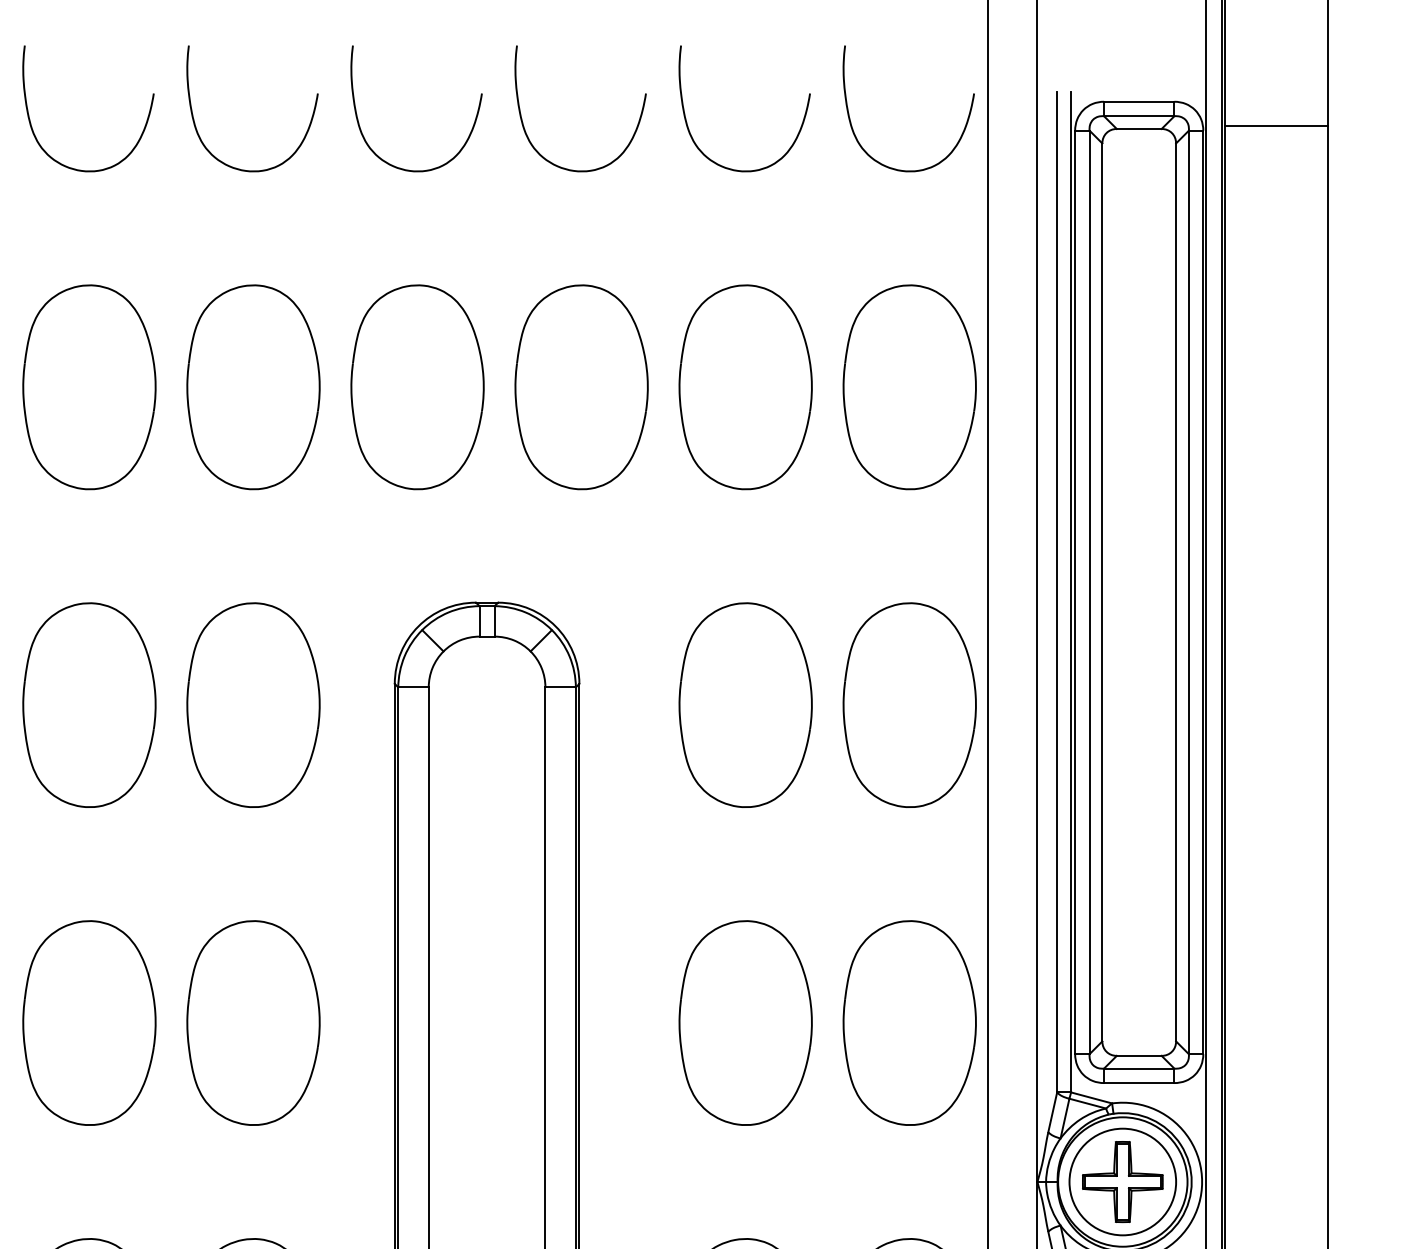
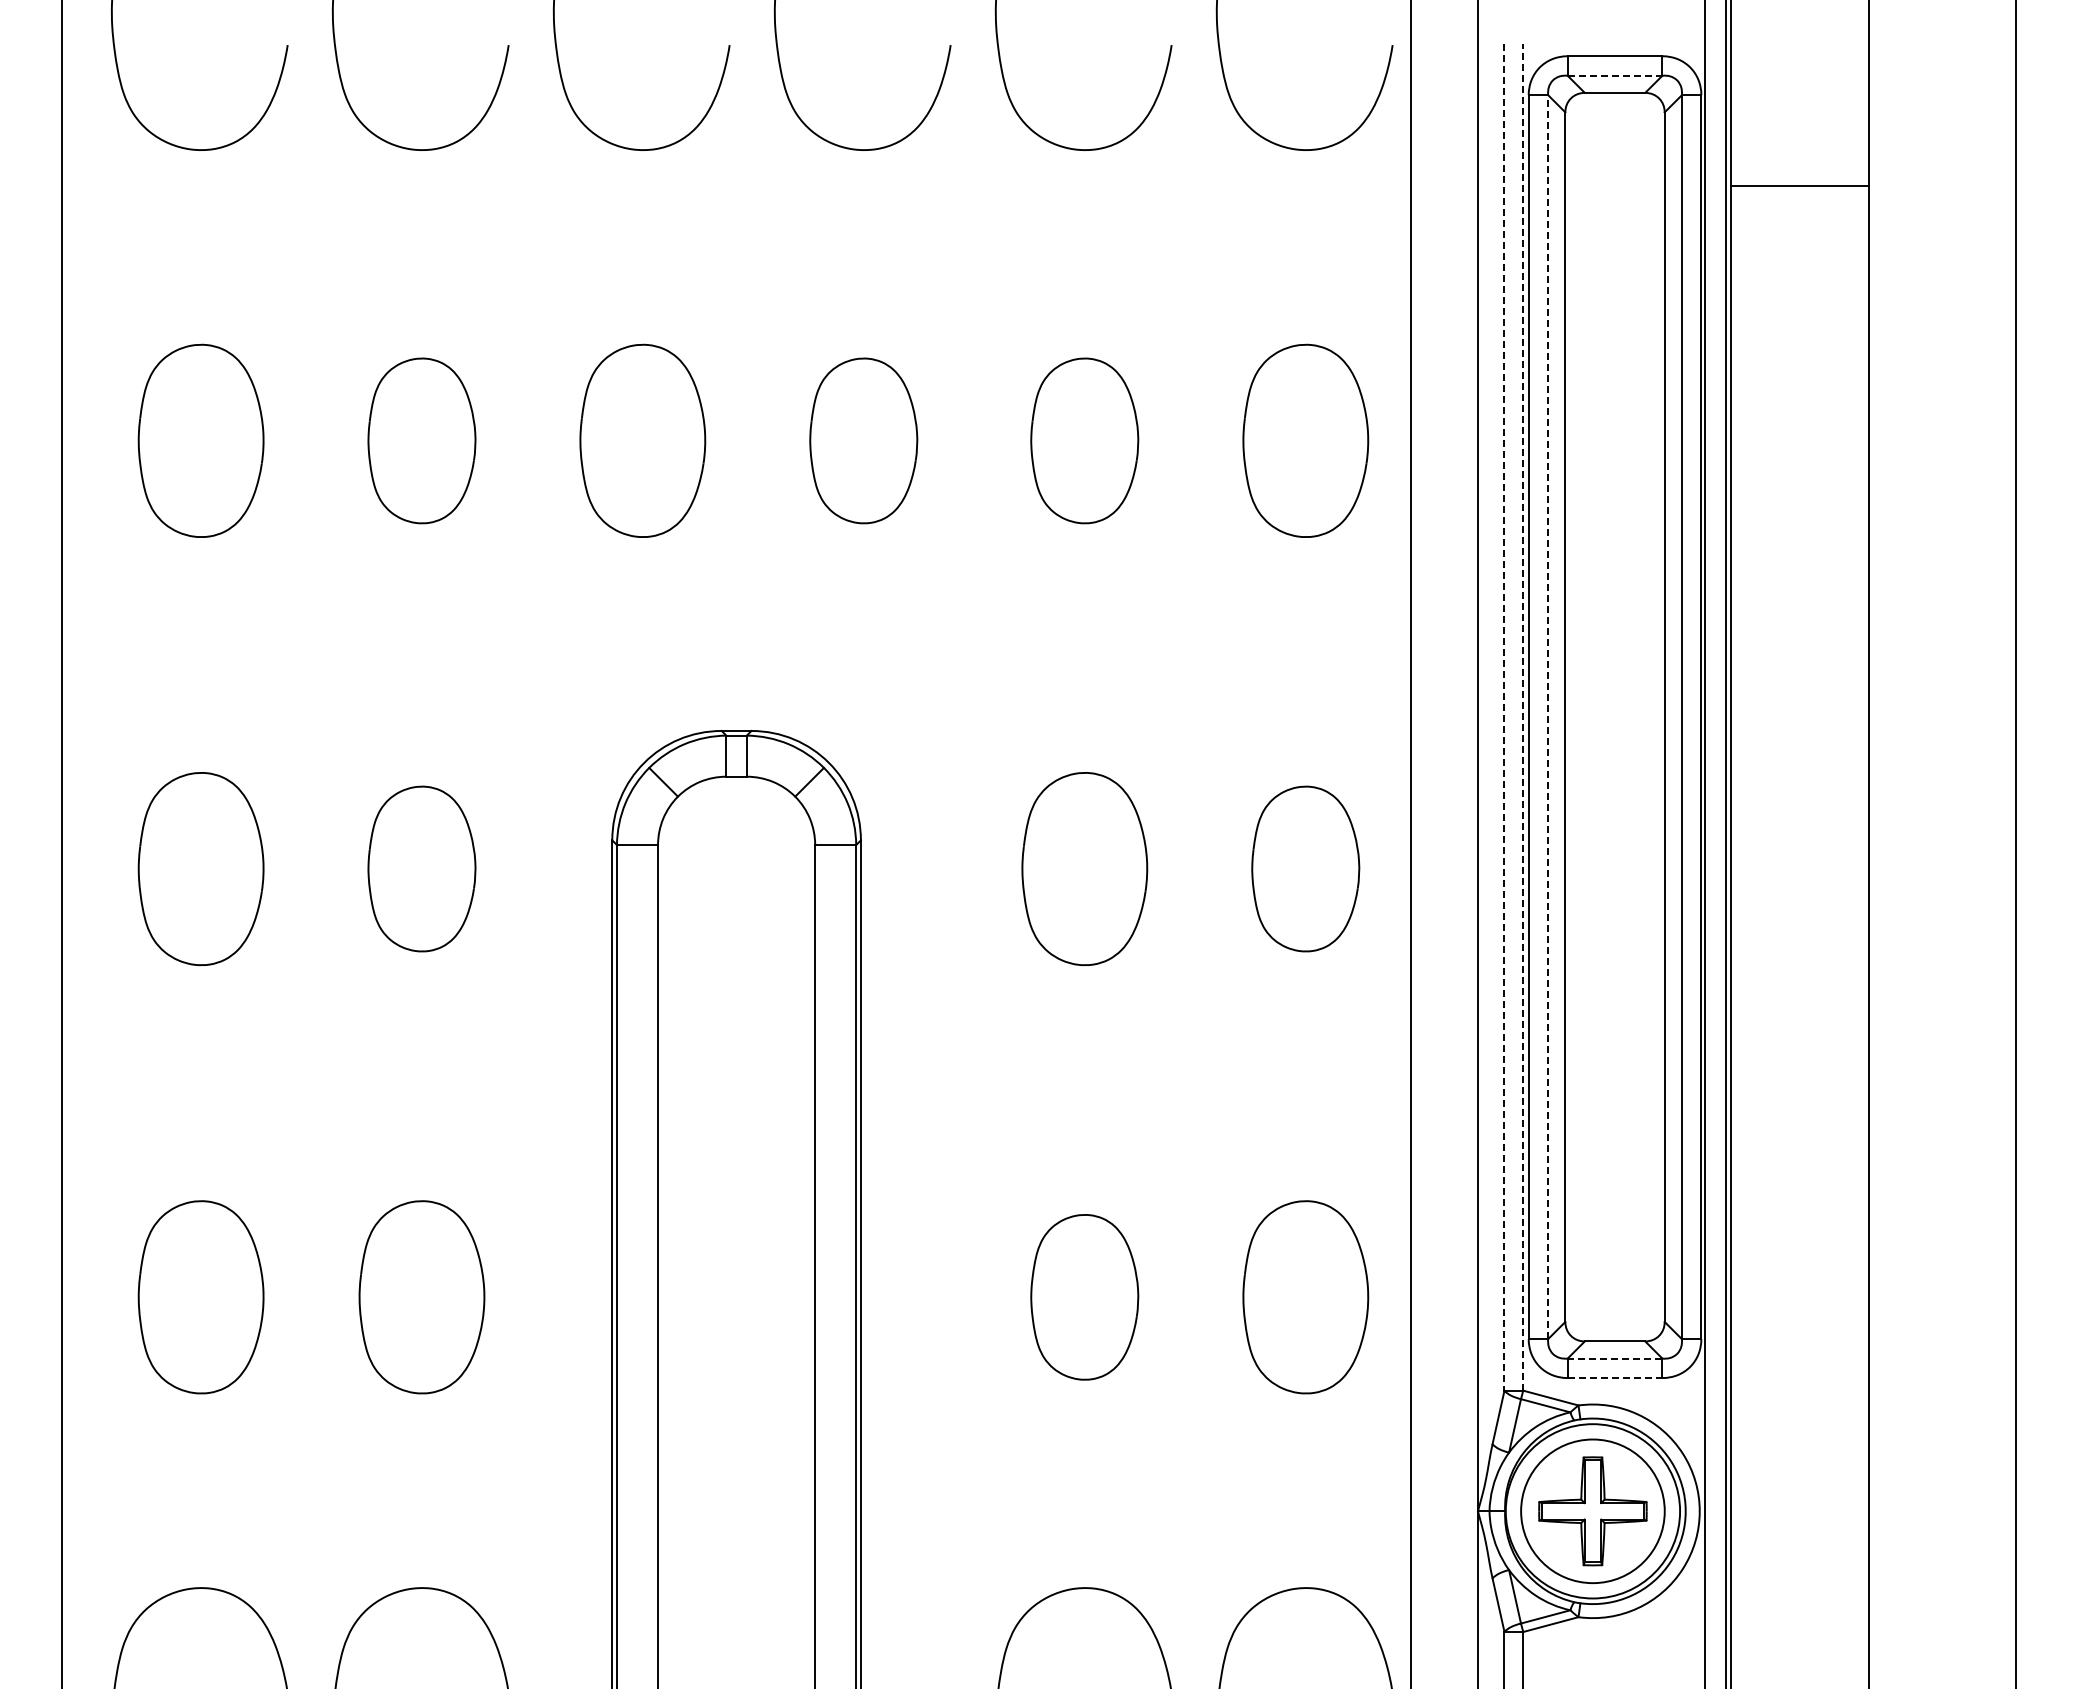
line: (1139, 116) -> (1615, 75), solid -> dashed
line: (1276, 125) -> (1800, 185), moved
part: (89, 387) -> (201, 440), size x0.7
part: (253, 387) -> (421, 440), size x0.6
part: (417, 387) -> (642, 440), size x0.7
part: (581, 387) -> (863, 440), size x0.6
part: (745, 387) -> (1084, 440), size x0.6
part: (909, 387) -> (1305, 440), size x0.7
line: (1057, 592) -> (1504, 717), solid -> dashed
line: (1071, 592) -> (1523, 717), solid -> dashed
line: (1089, 592) -> (1548, 717), solid -> dashed
part: (89, 704) -> (201, 868), size x0.7
part: (253, 704) -> (421, 868), size x0.6
part: (745, 704) -> (1084, 868), size x0.7
part: (909, 704) -> (1305, 868), size x0.6
part: (89, 1023) -> (201, 1297), size x0.7
part: (253, 1023) -> (421, 1297), size x0.7
part: (745, 1023) -> (1084, 1297), size x0.6
part: (909, 1023) -> (1305, 1297), size x0.7
line: (1138, 1068) -> (1614, 1358), solid -> dashed
line: (1139, 1083) -> (1615, 1378), solid -> dashed

